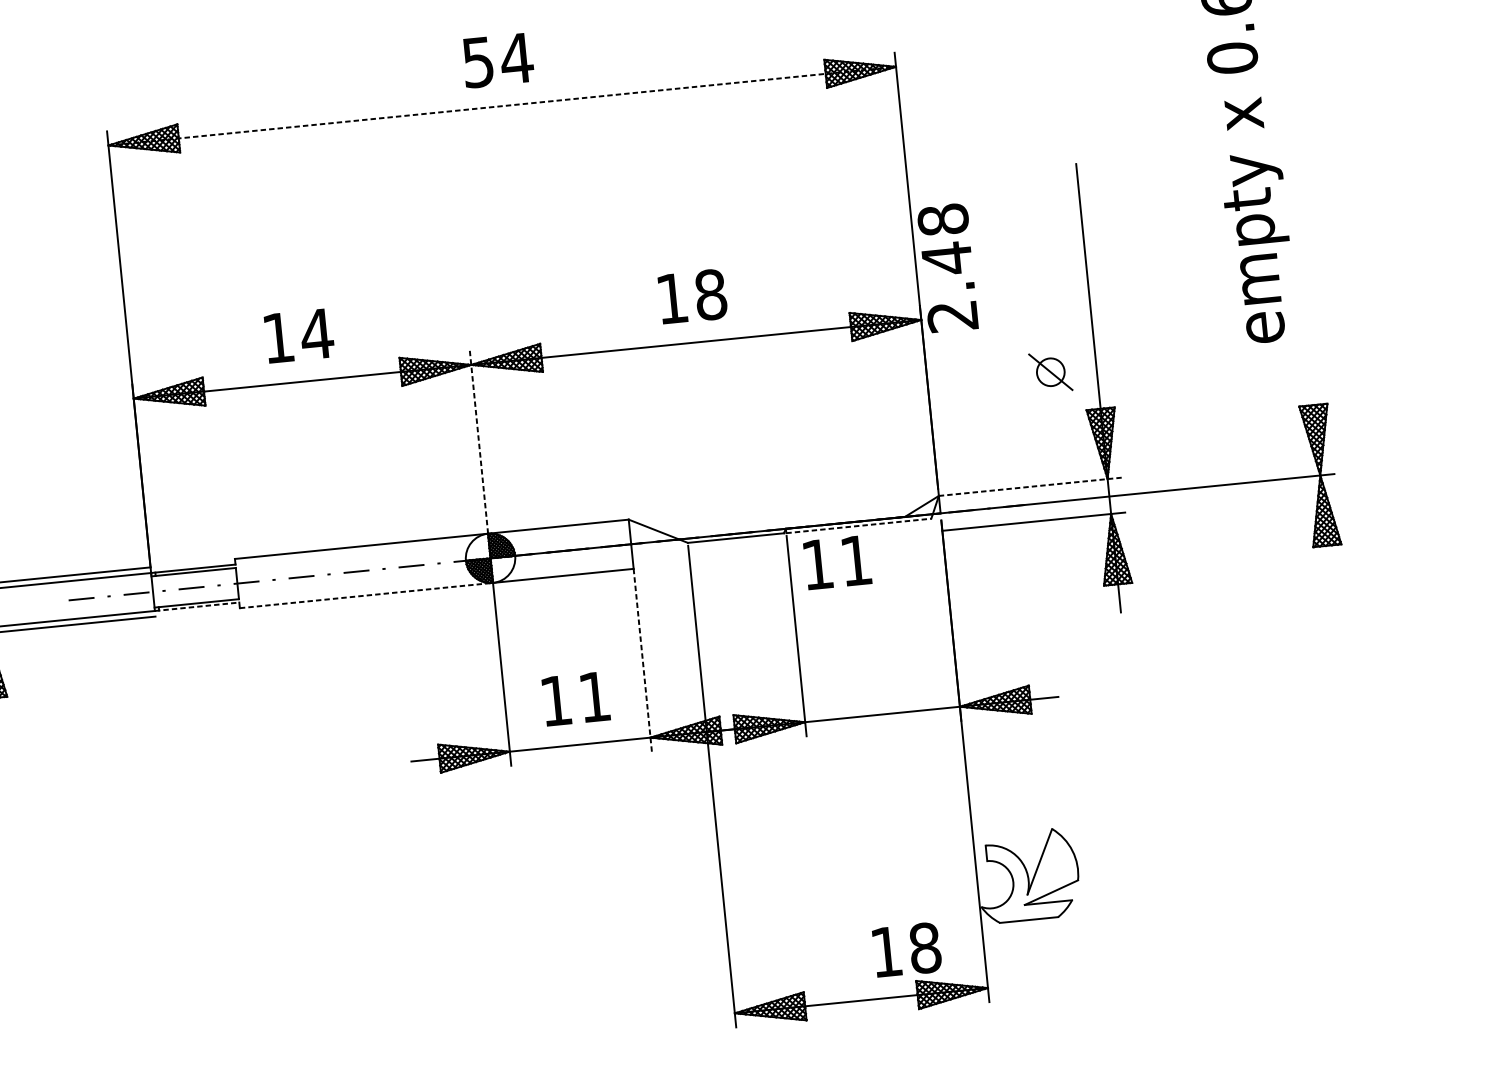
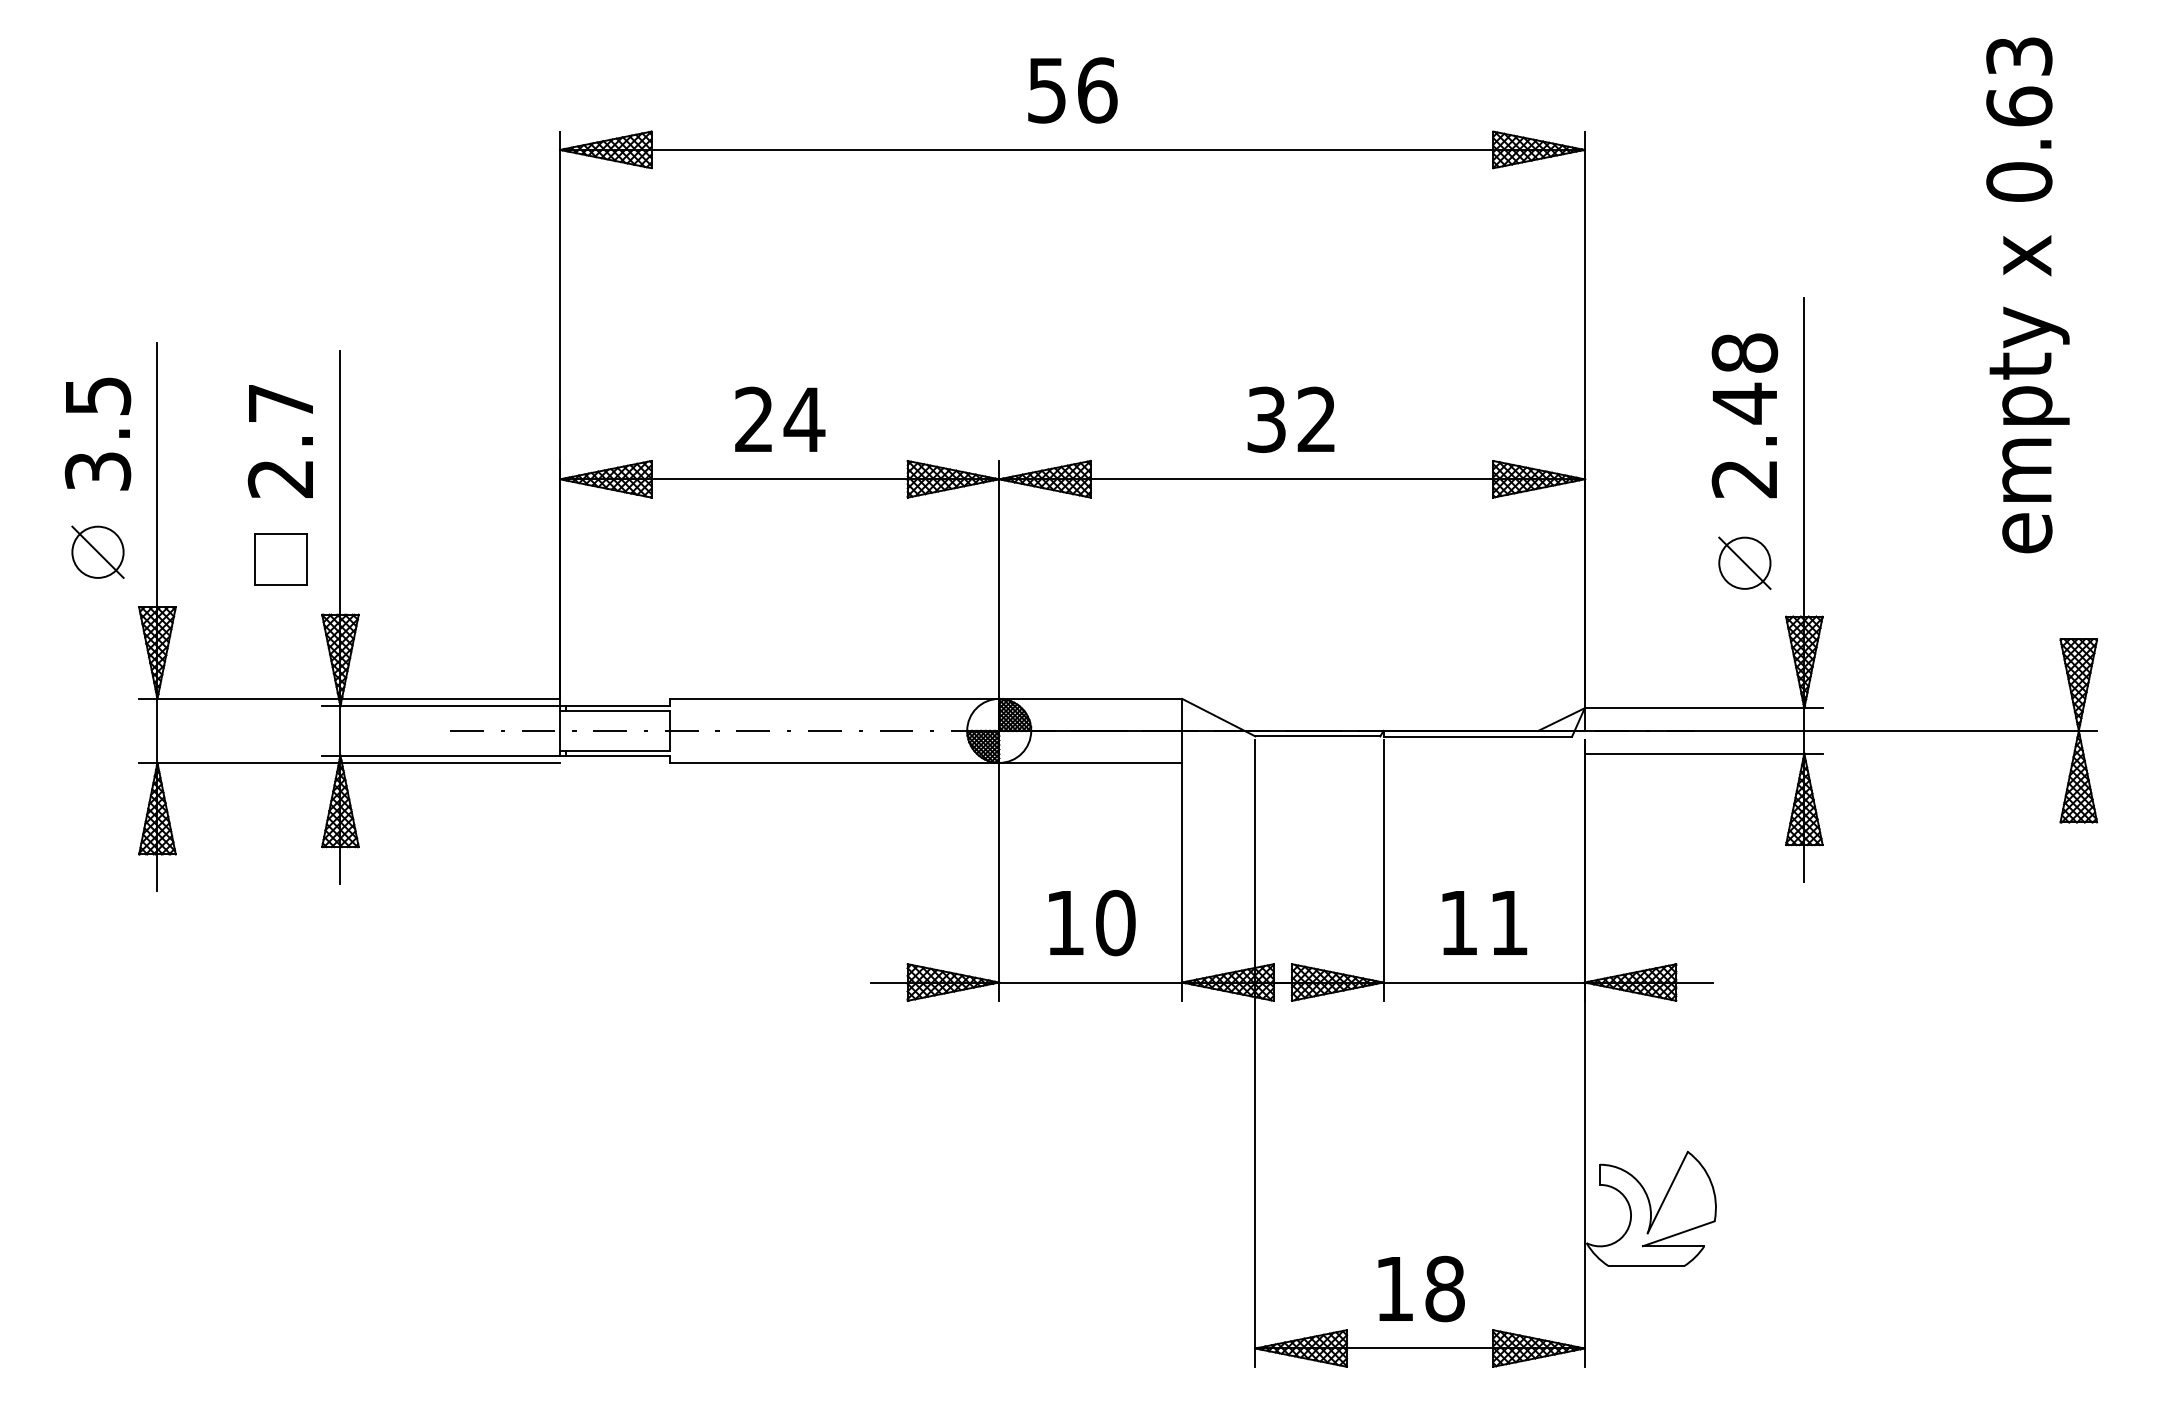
text: (516, 58) -> (1097, 90), 54 -> 56
line: (502, 105) -> (1072, 149), dashed -> solid
text: (947, 267) -> (1744, 415), moved
text: (691, 296) -> (1291, 419), 18 -> 32
text: (277, 337) -> (753, 418), 14 -> 24
circle: (1050, 371) -> (1744, 562), size x1.43
line: (479, 441) -> (999, 579), dashed -> solid
line: (1030, 487) -> (1703, 708), dashed -> solid
line: (859, 525) -> (1478, 736), dashed -> solid
text: (837, 562) -> (1484, 922), moved
line: (366, 595) -> (834, 762), dashed -> solid
line: (196, 606) -> (614, 755), dashed -> solid
line: (642, 659) -> (1182, 881), dashed -> solid
text: (594, 696) -> (1115, 922), 11 -> 10
text: (907, 949) -> (1421, 1288), moved

